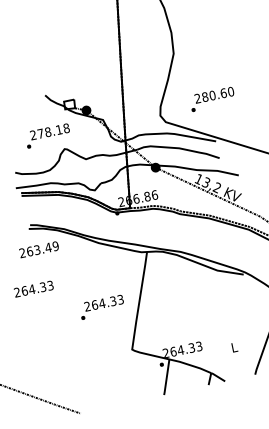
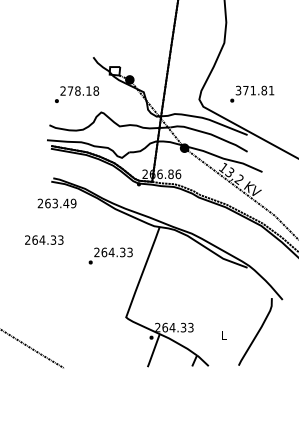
text: (213, 95) -> (254, 90), 280.60 -> 371.81
text: (48, 135) -> (77, 94), moved
text: (101, 306) -> (110, 255), moved

